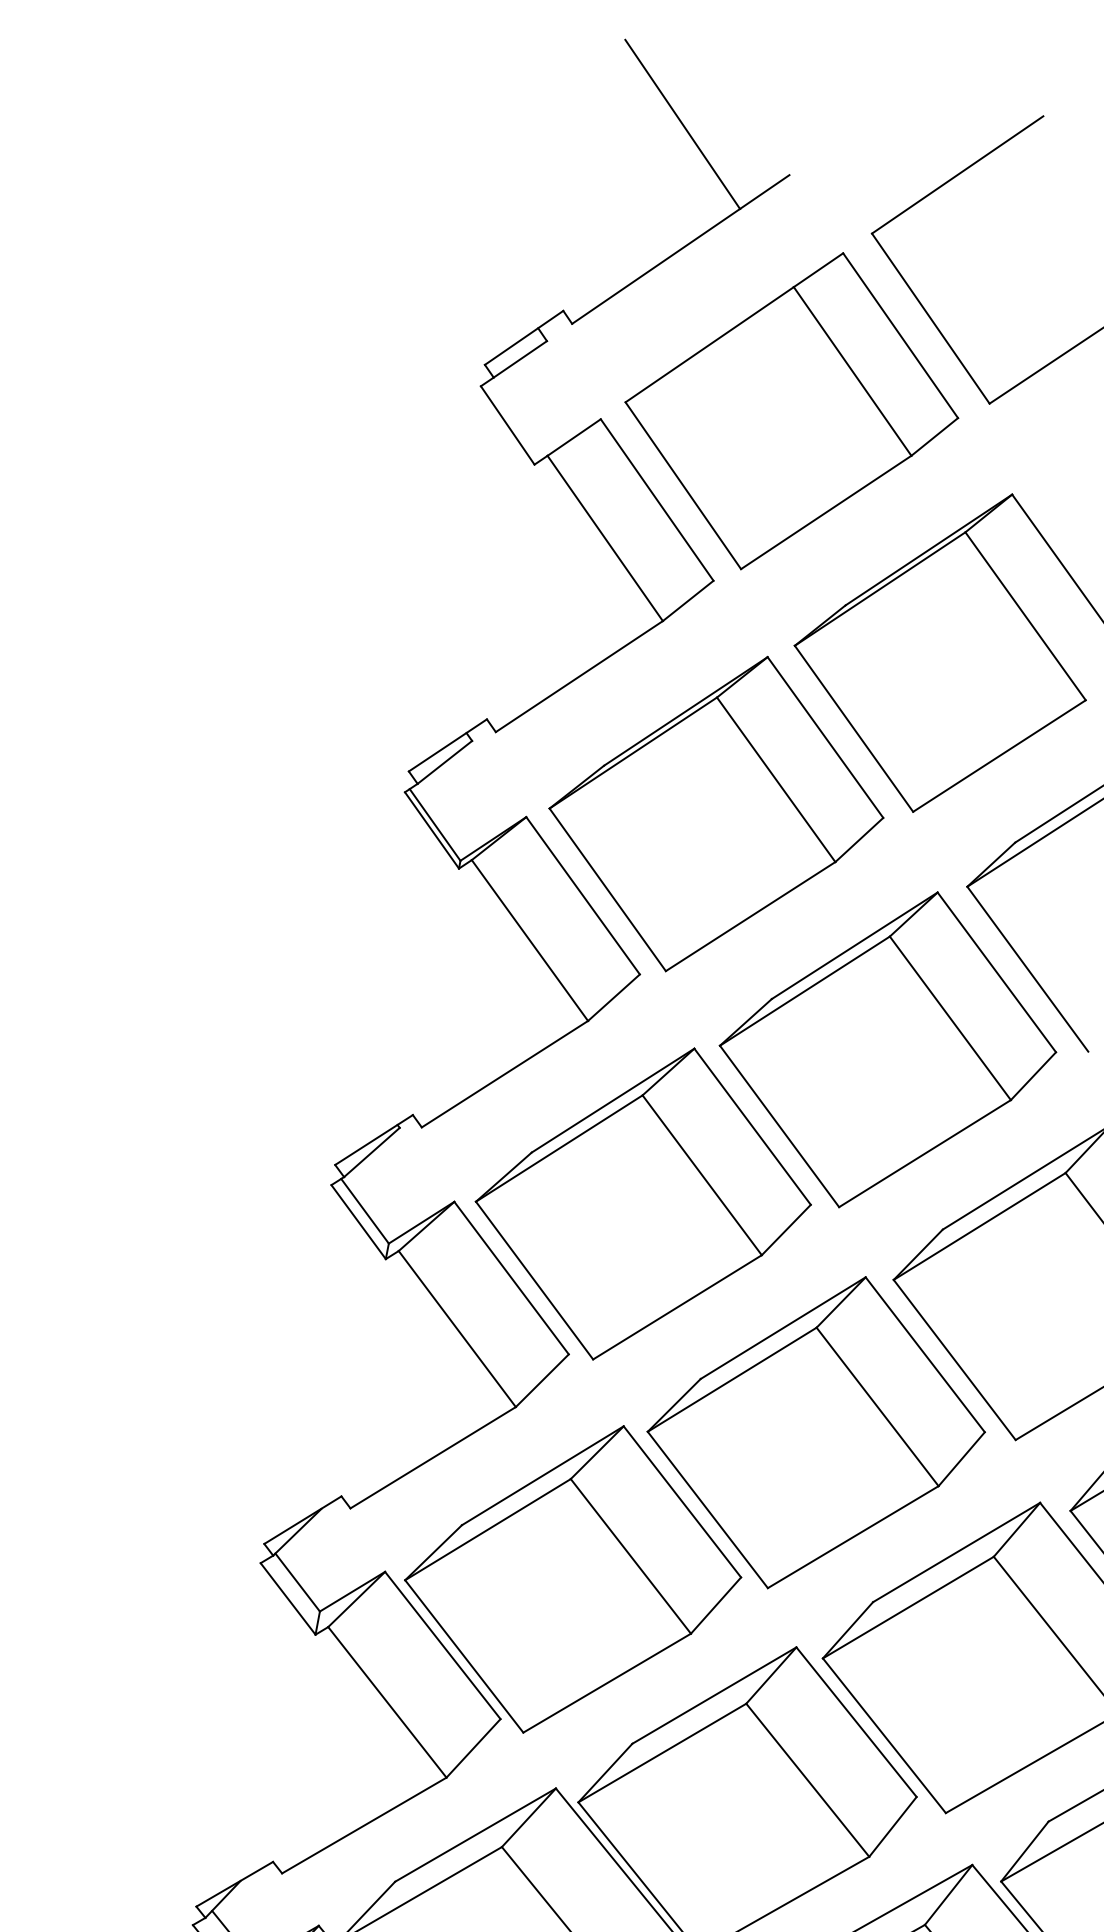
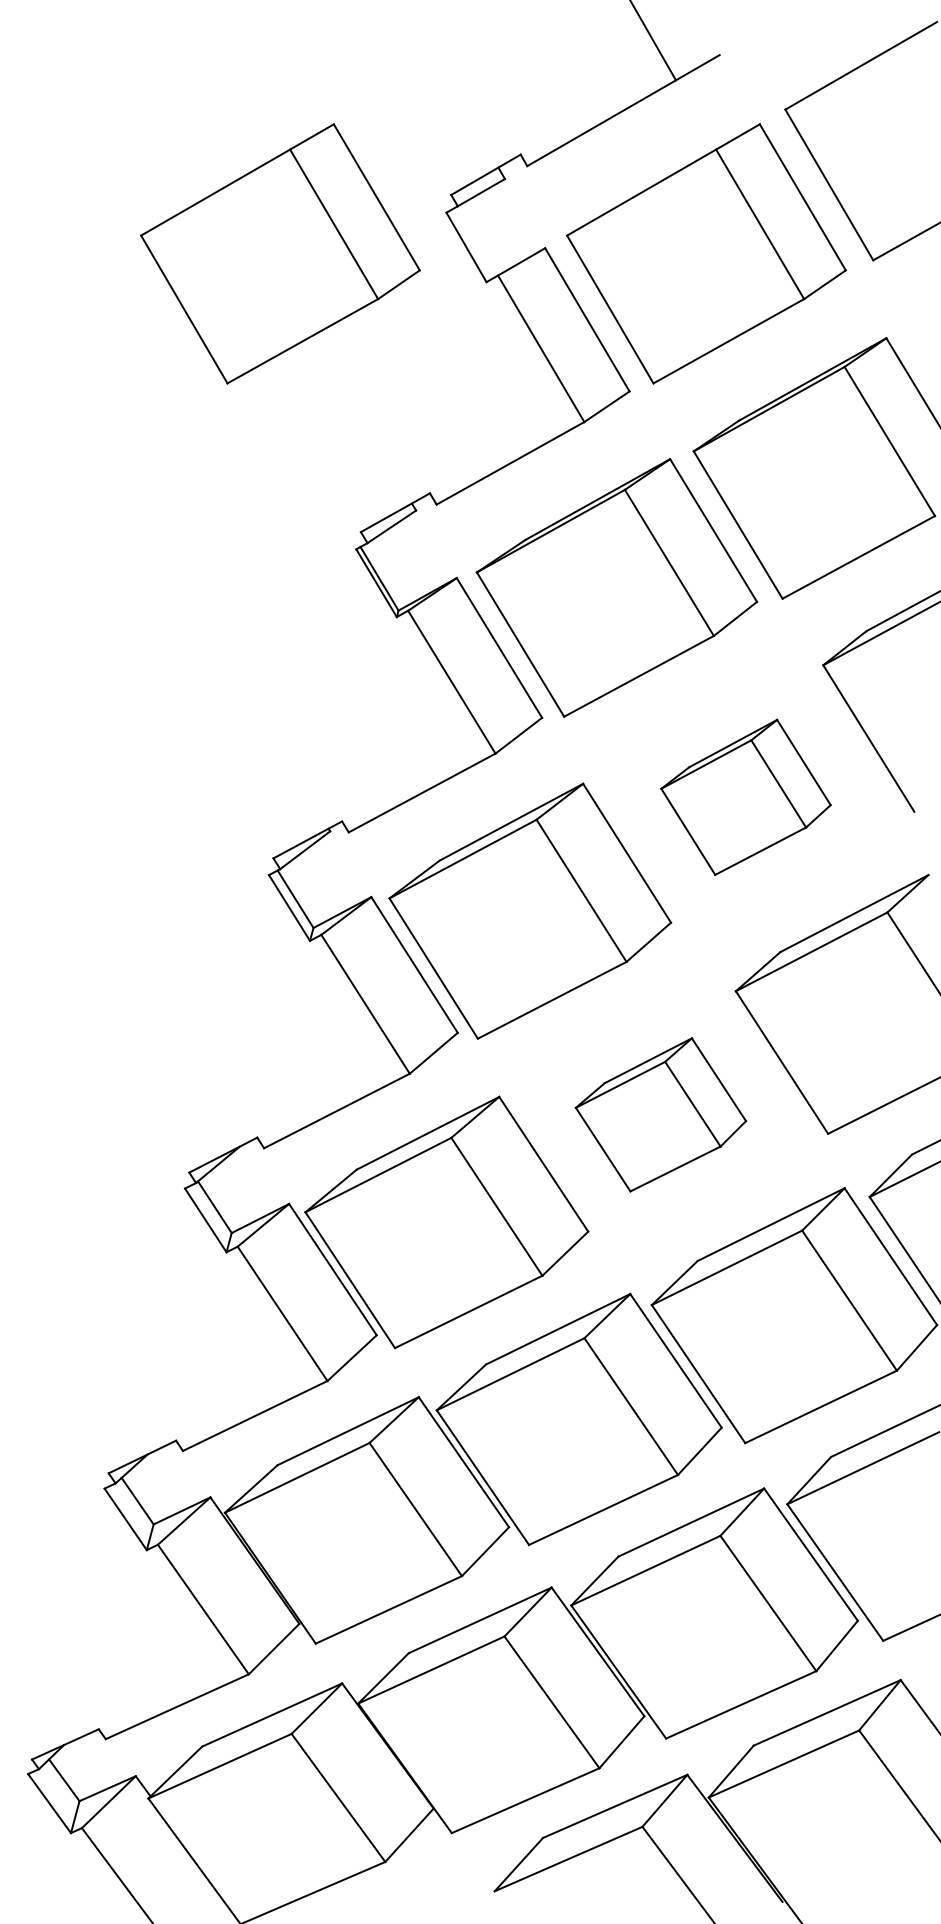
part: (288, 449) -> (280, 253), added
part: (887, 1050) -> (745, 797), size x0.6
part: (815, 1432) -> (660, 1114), size x0.6

